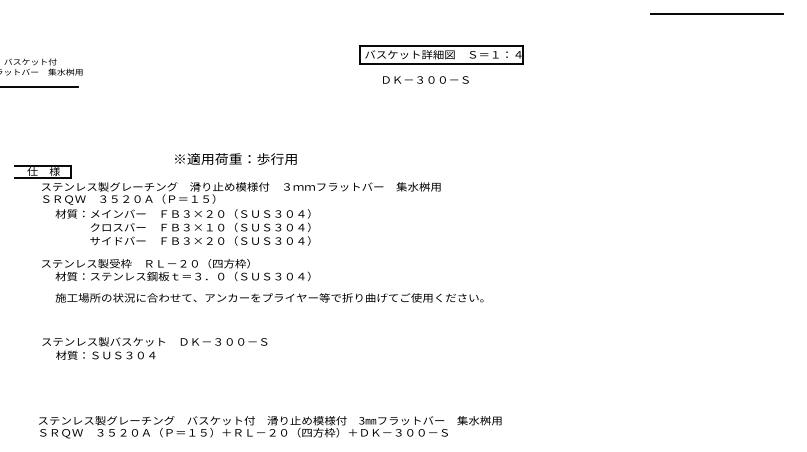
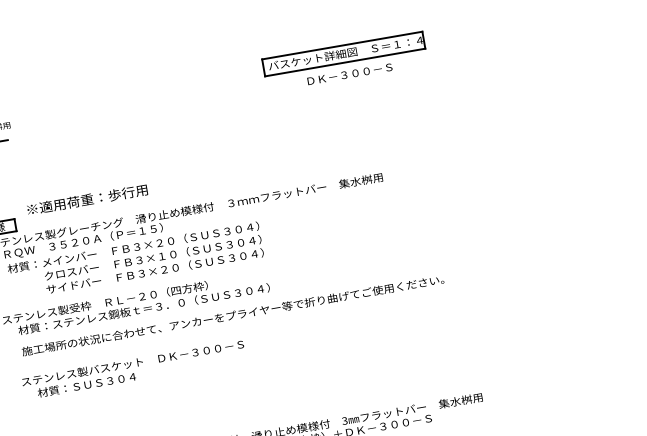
part: (441, 54) -> (343, 53), moved
text: (235, 158) -> (87, 199), moved
text: (154, 348) -> (133, 369), moved

